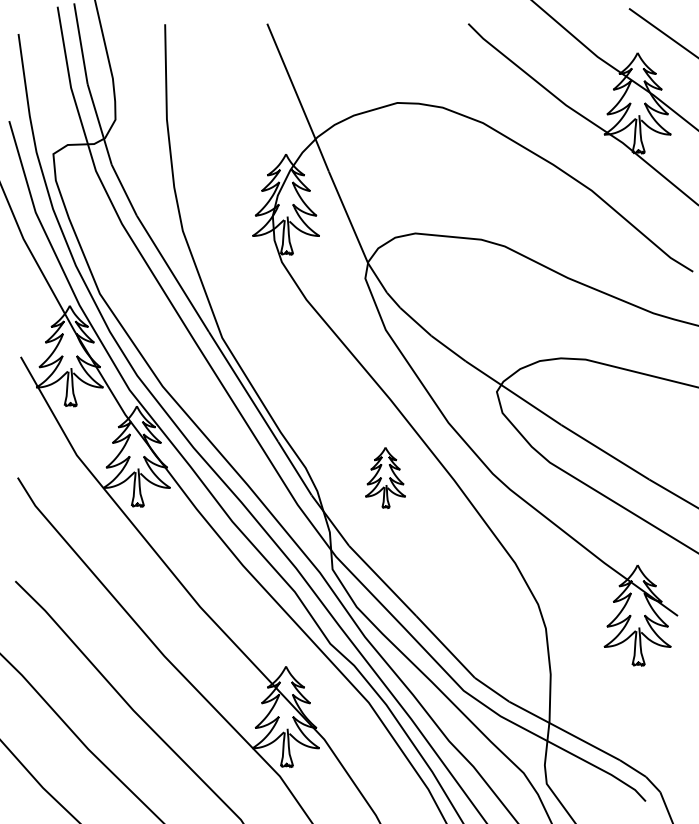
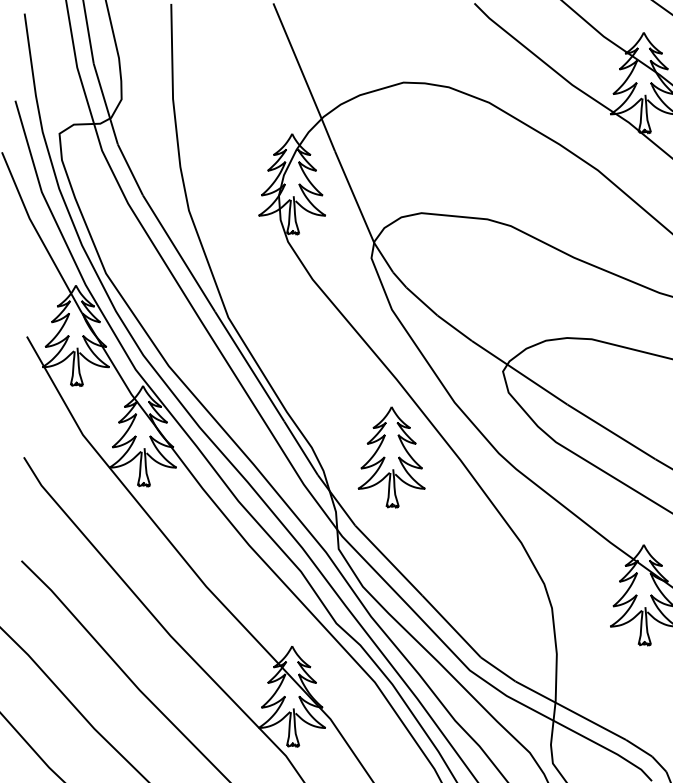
part: (385, 477) -> (391, 457), size x1.67

